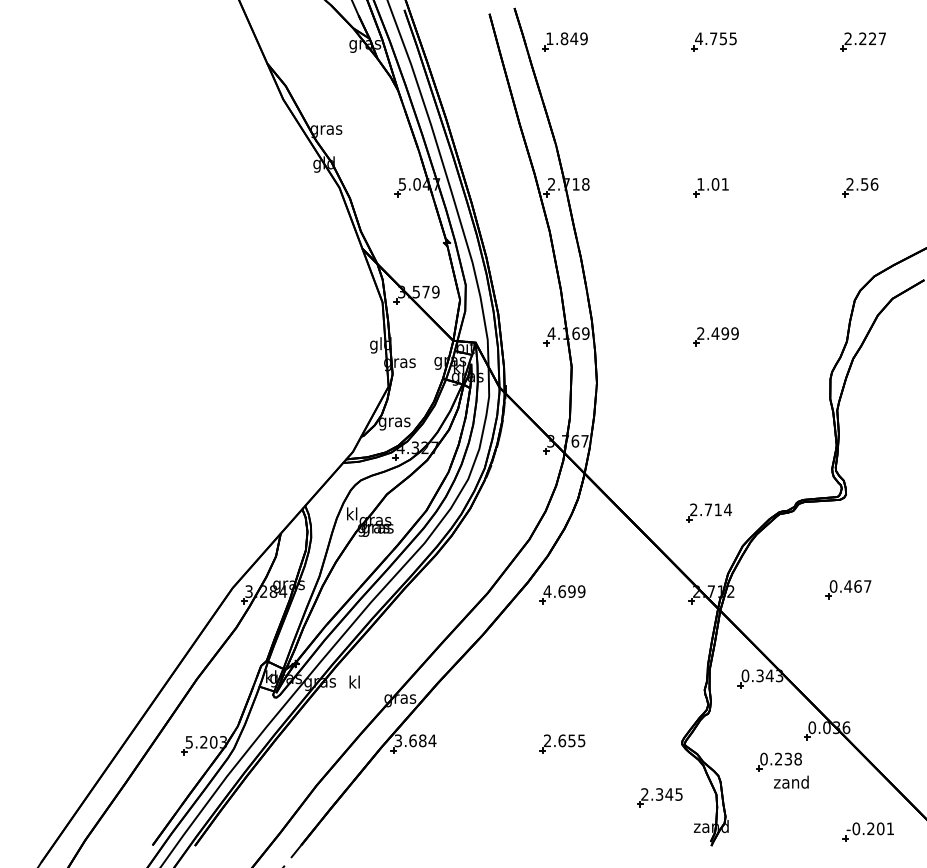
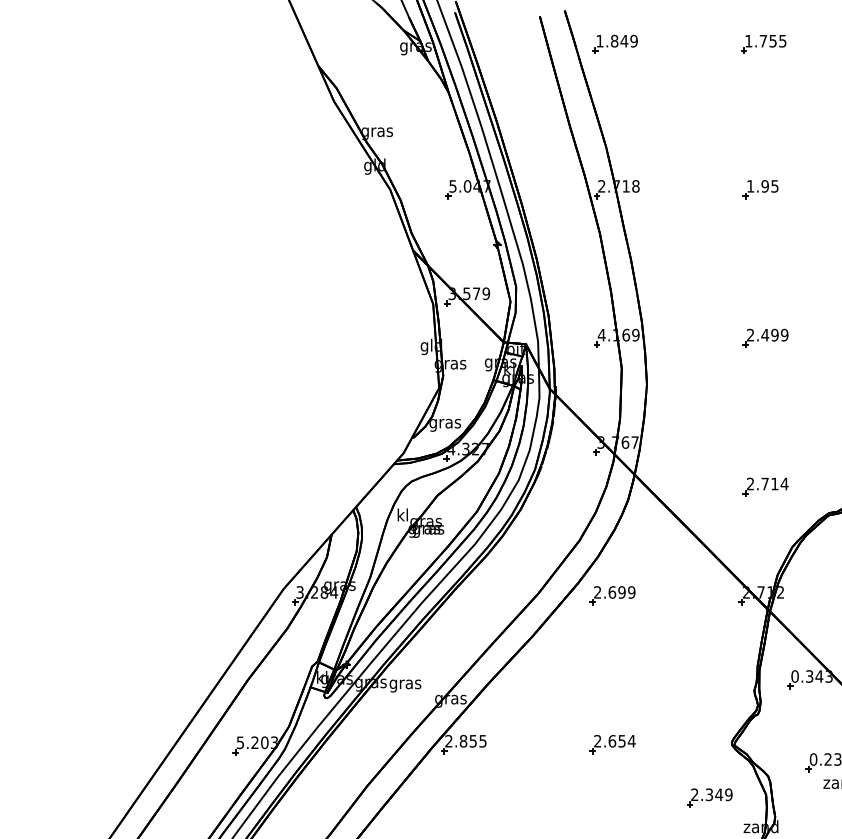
text: (699, 38) -> (749, 40), 4.755 -> 1.755
text: (719, 184) -> (769, 186), 1.01 -> 1.95
part: (708, 512) -> (765, 486), moved
text: (547, 591) -> (597, 592), 4.699 -> 2.699
text: (354, 683) -> (405, 684), kl -> gras
text: (415, 740) -> (466, 740), 3.684 -> 2.855
text: (581, 740) -> (631, 740), 2.655 -> 2.654
text: (678, 794) -> (728, 794), 2.345 -> 2.349

